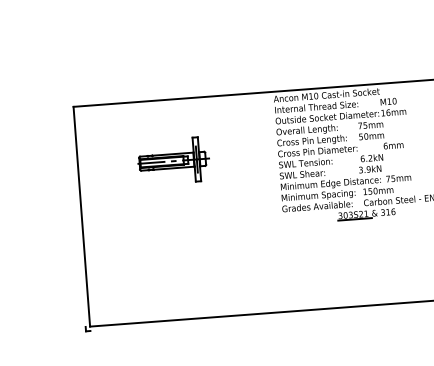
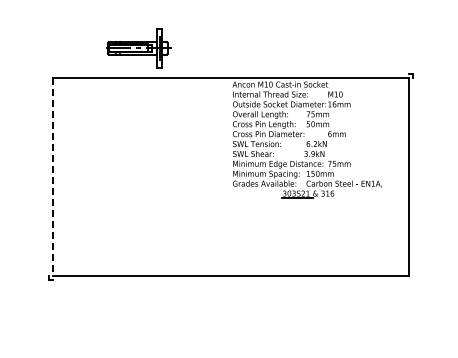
part: (173, 161) -> (138, 48), moved
line: (81, 217) -> (52, 177), solid -> dashed

